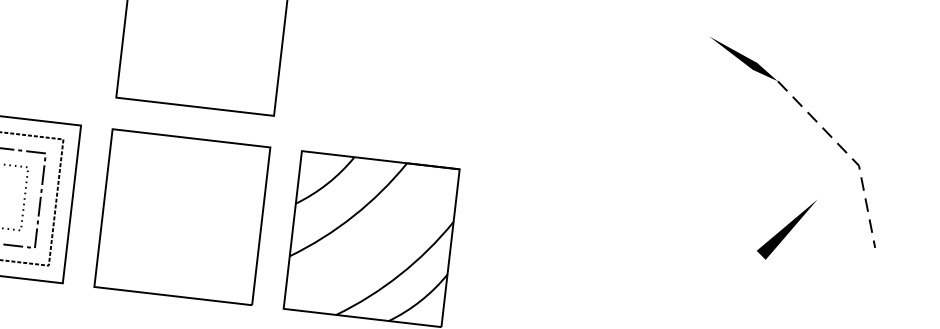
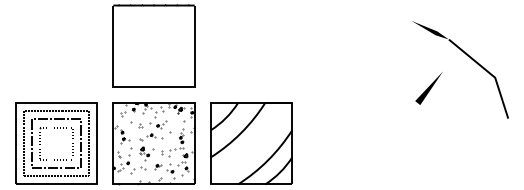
line: (849, 154) -> (489, 72), dashed -> solid
hatch: (181, 216) -> (153, 143), added
curve: (785, 229) -> (428, 88), moved

